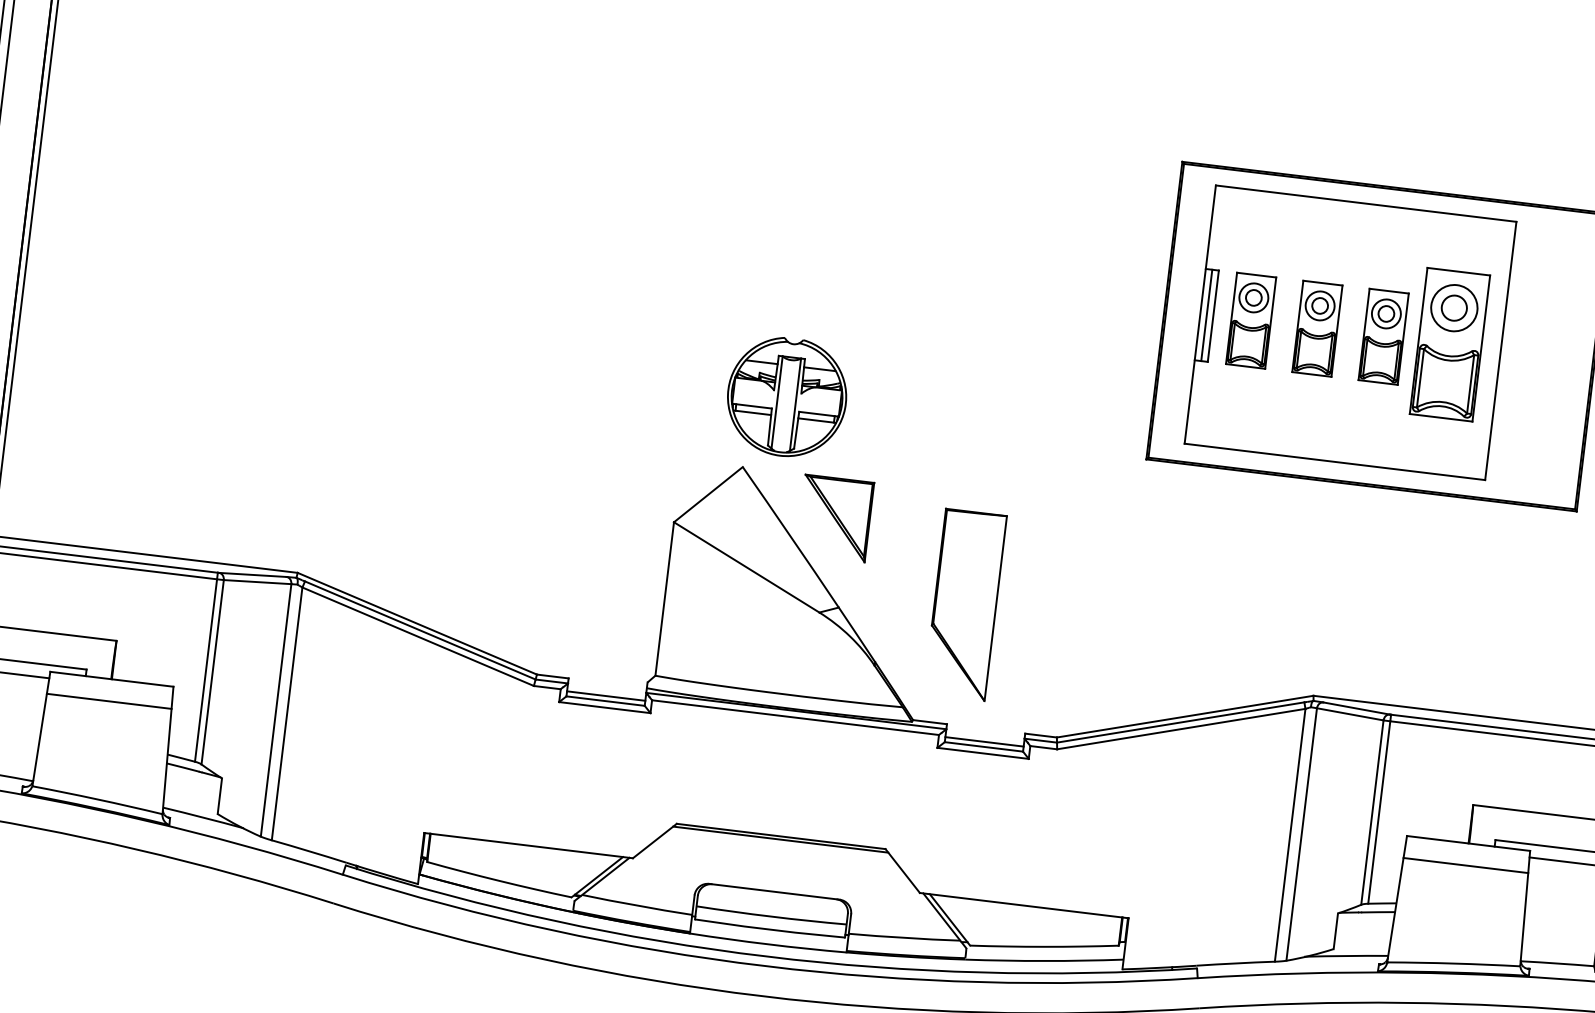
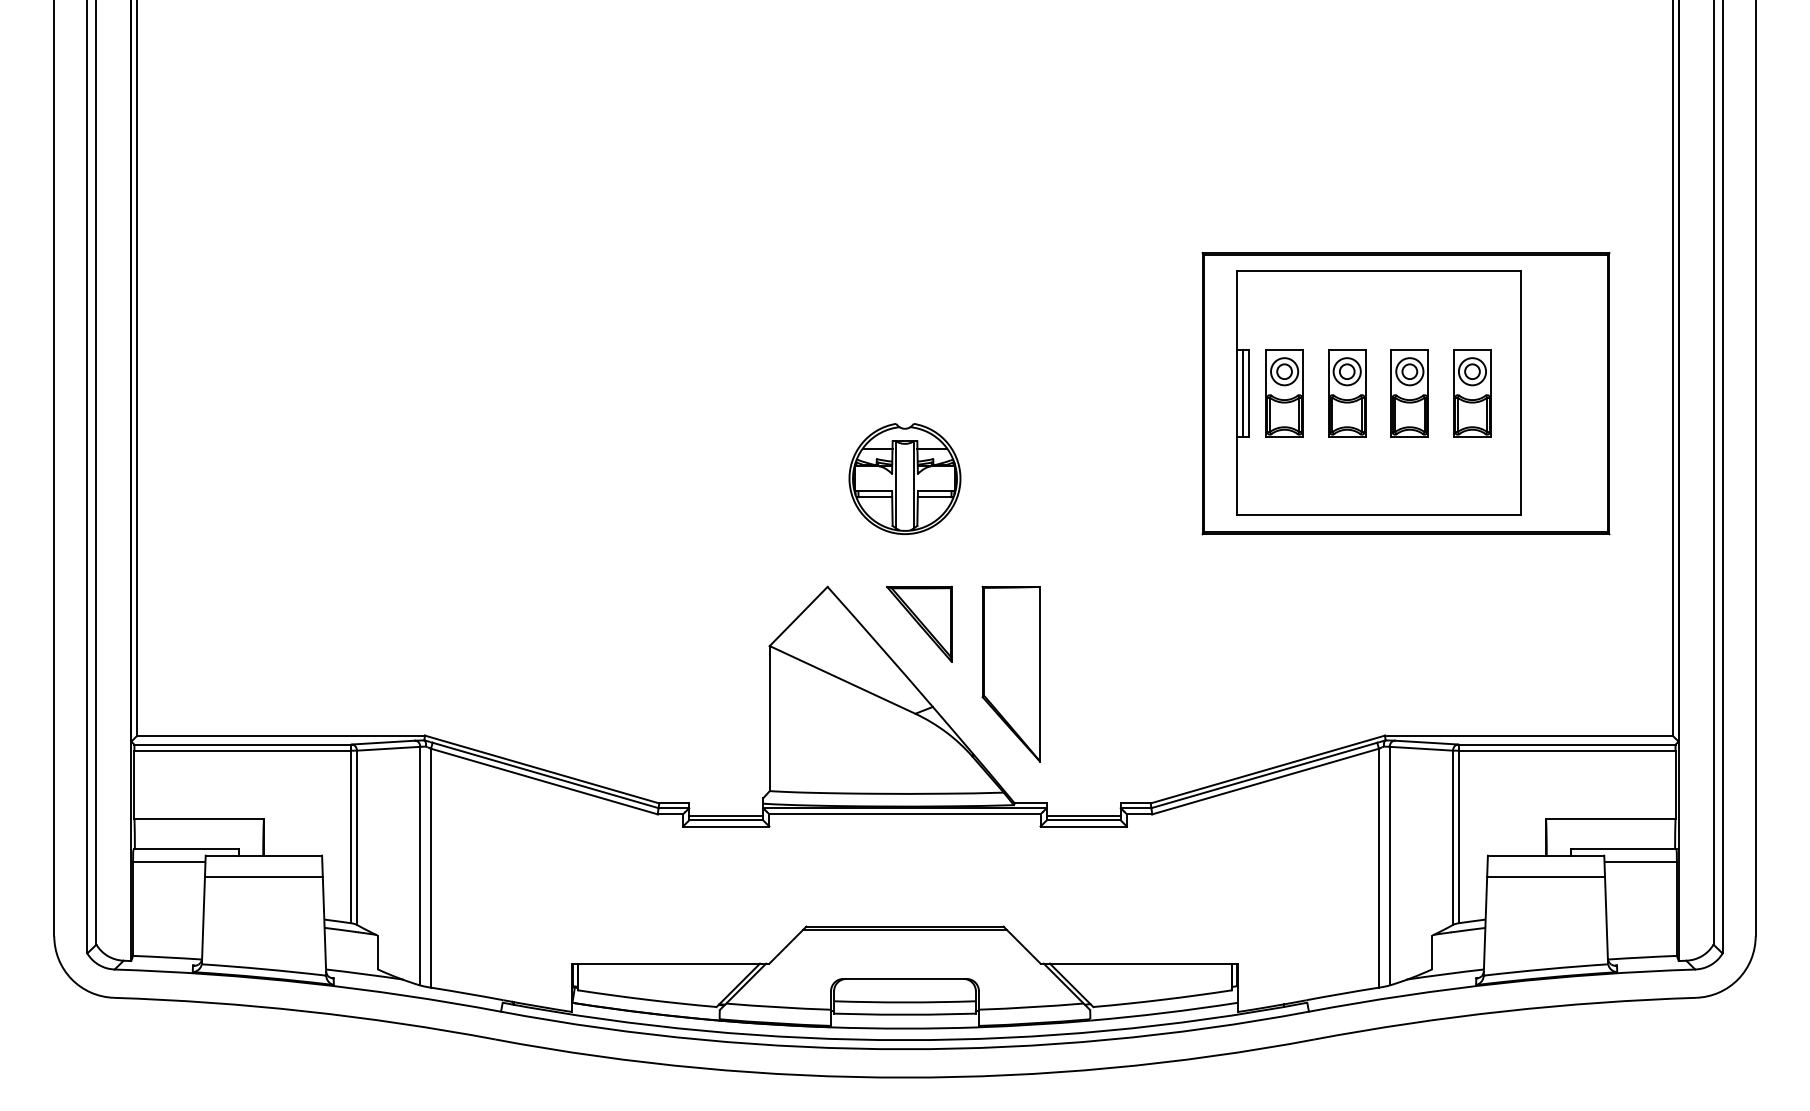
part: (1449, 344) -> (1472, 393), size x0.62
part: (786, 396) -> (904, 478), moved
part: (964, 604) -> (1010, 673), moved

